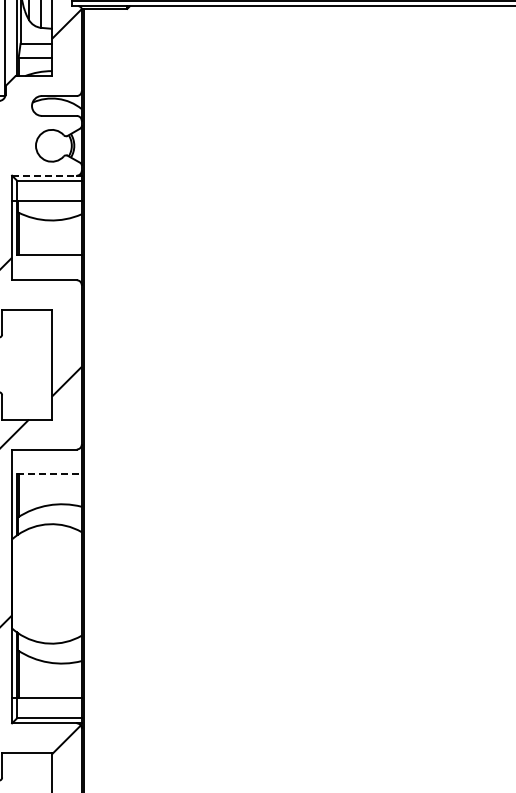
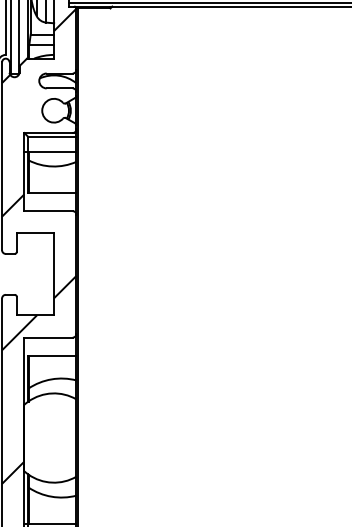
line: (44, 175) -> (48, 132), dashed -> solid
line: (49, 474) -> (52, 356), dashed -> solid

